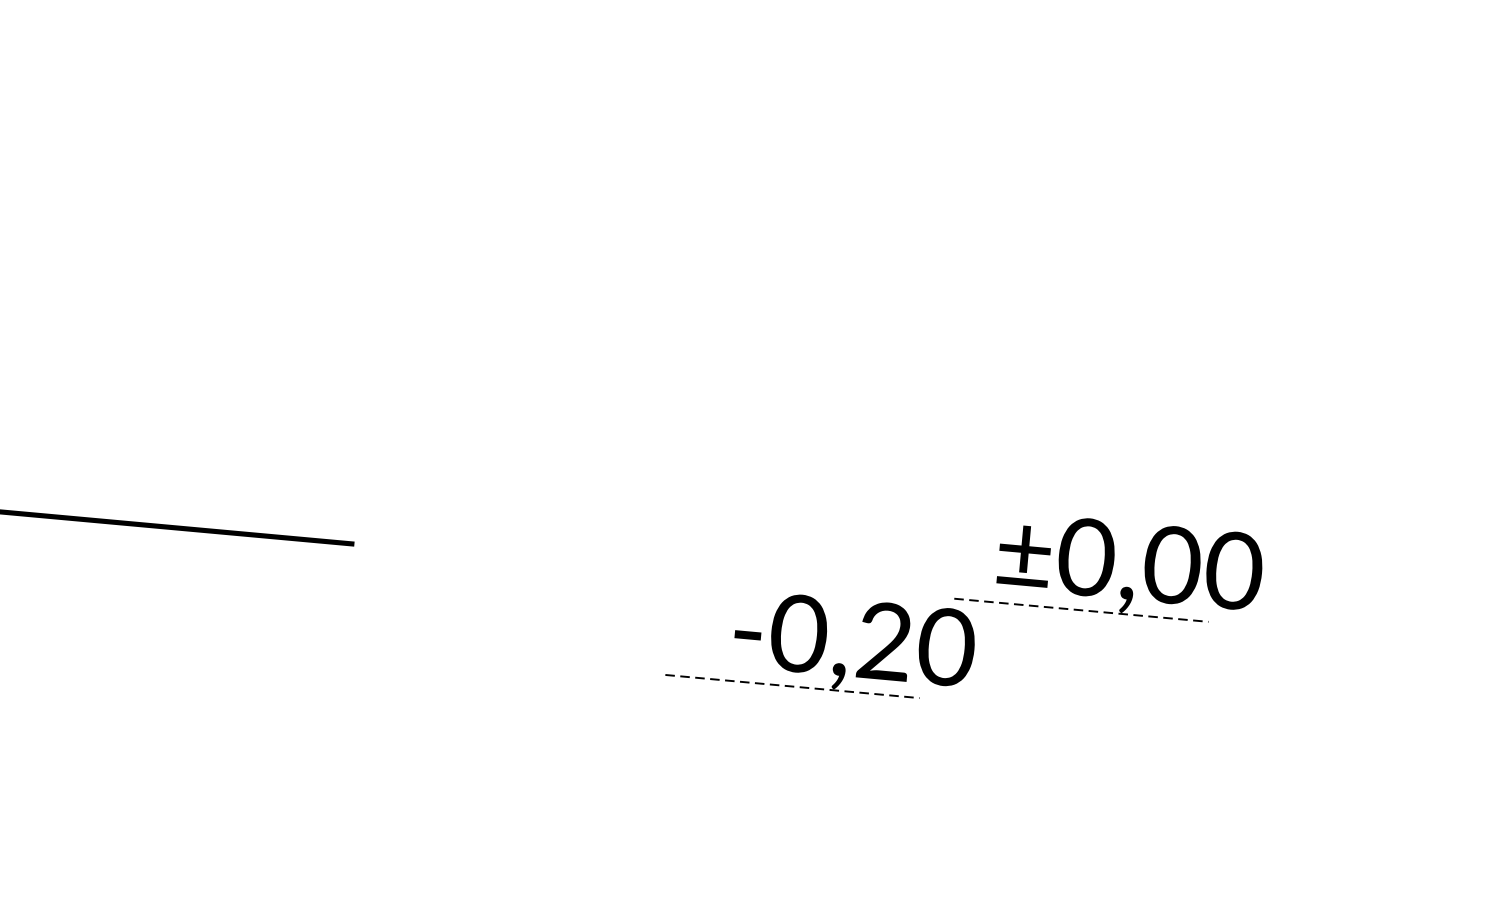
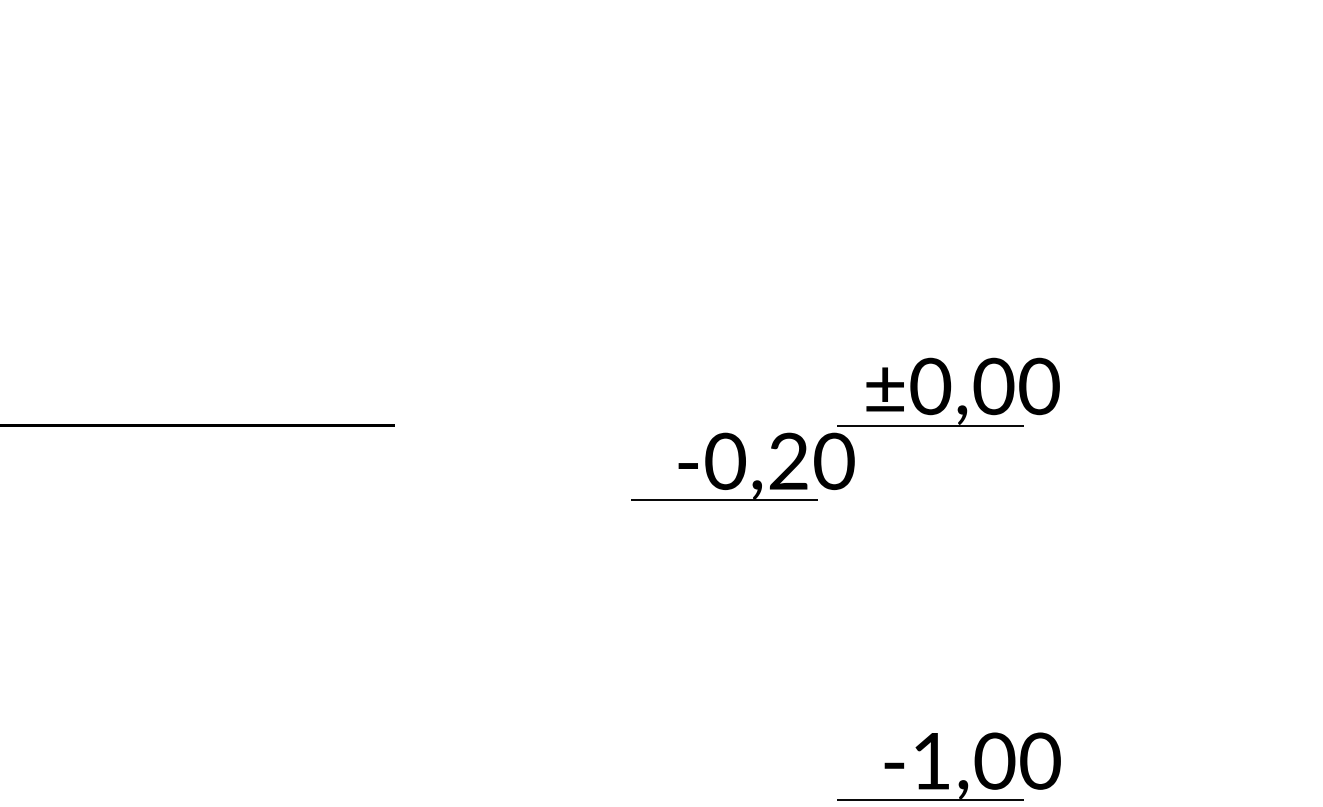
line: (1081, 610) -> (930, 425), dashed -> solid
line: (792, 686) -> (724, 500), dashed -> solid

